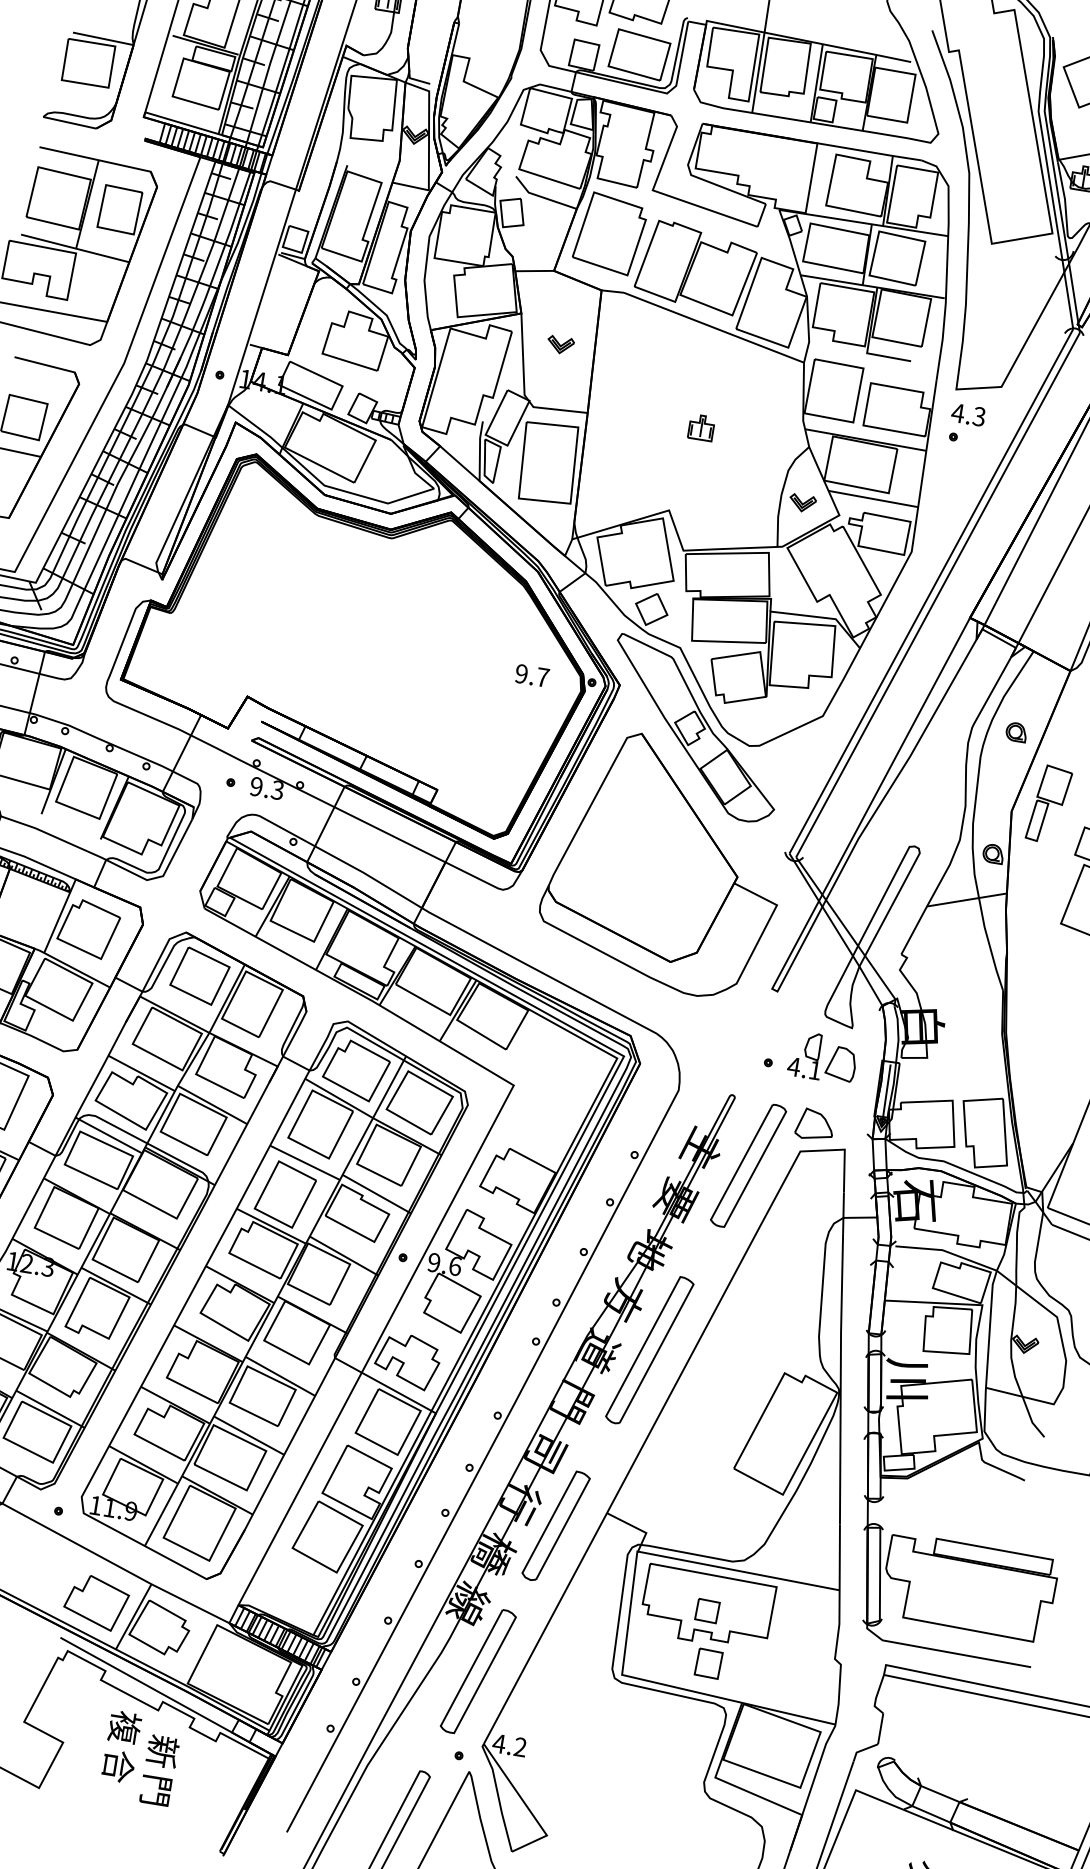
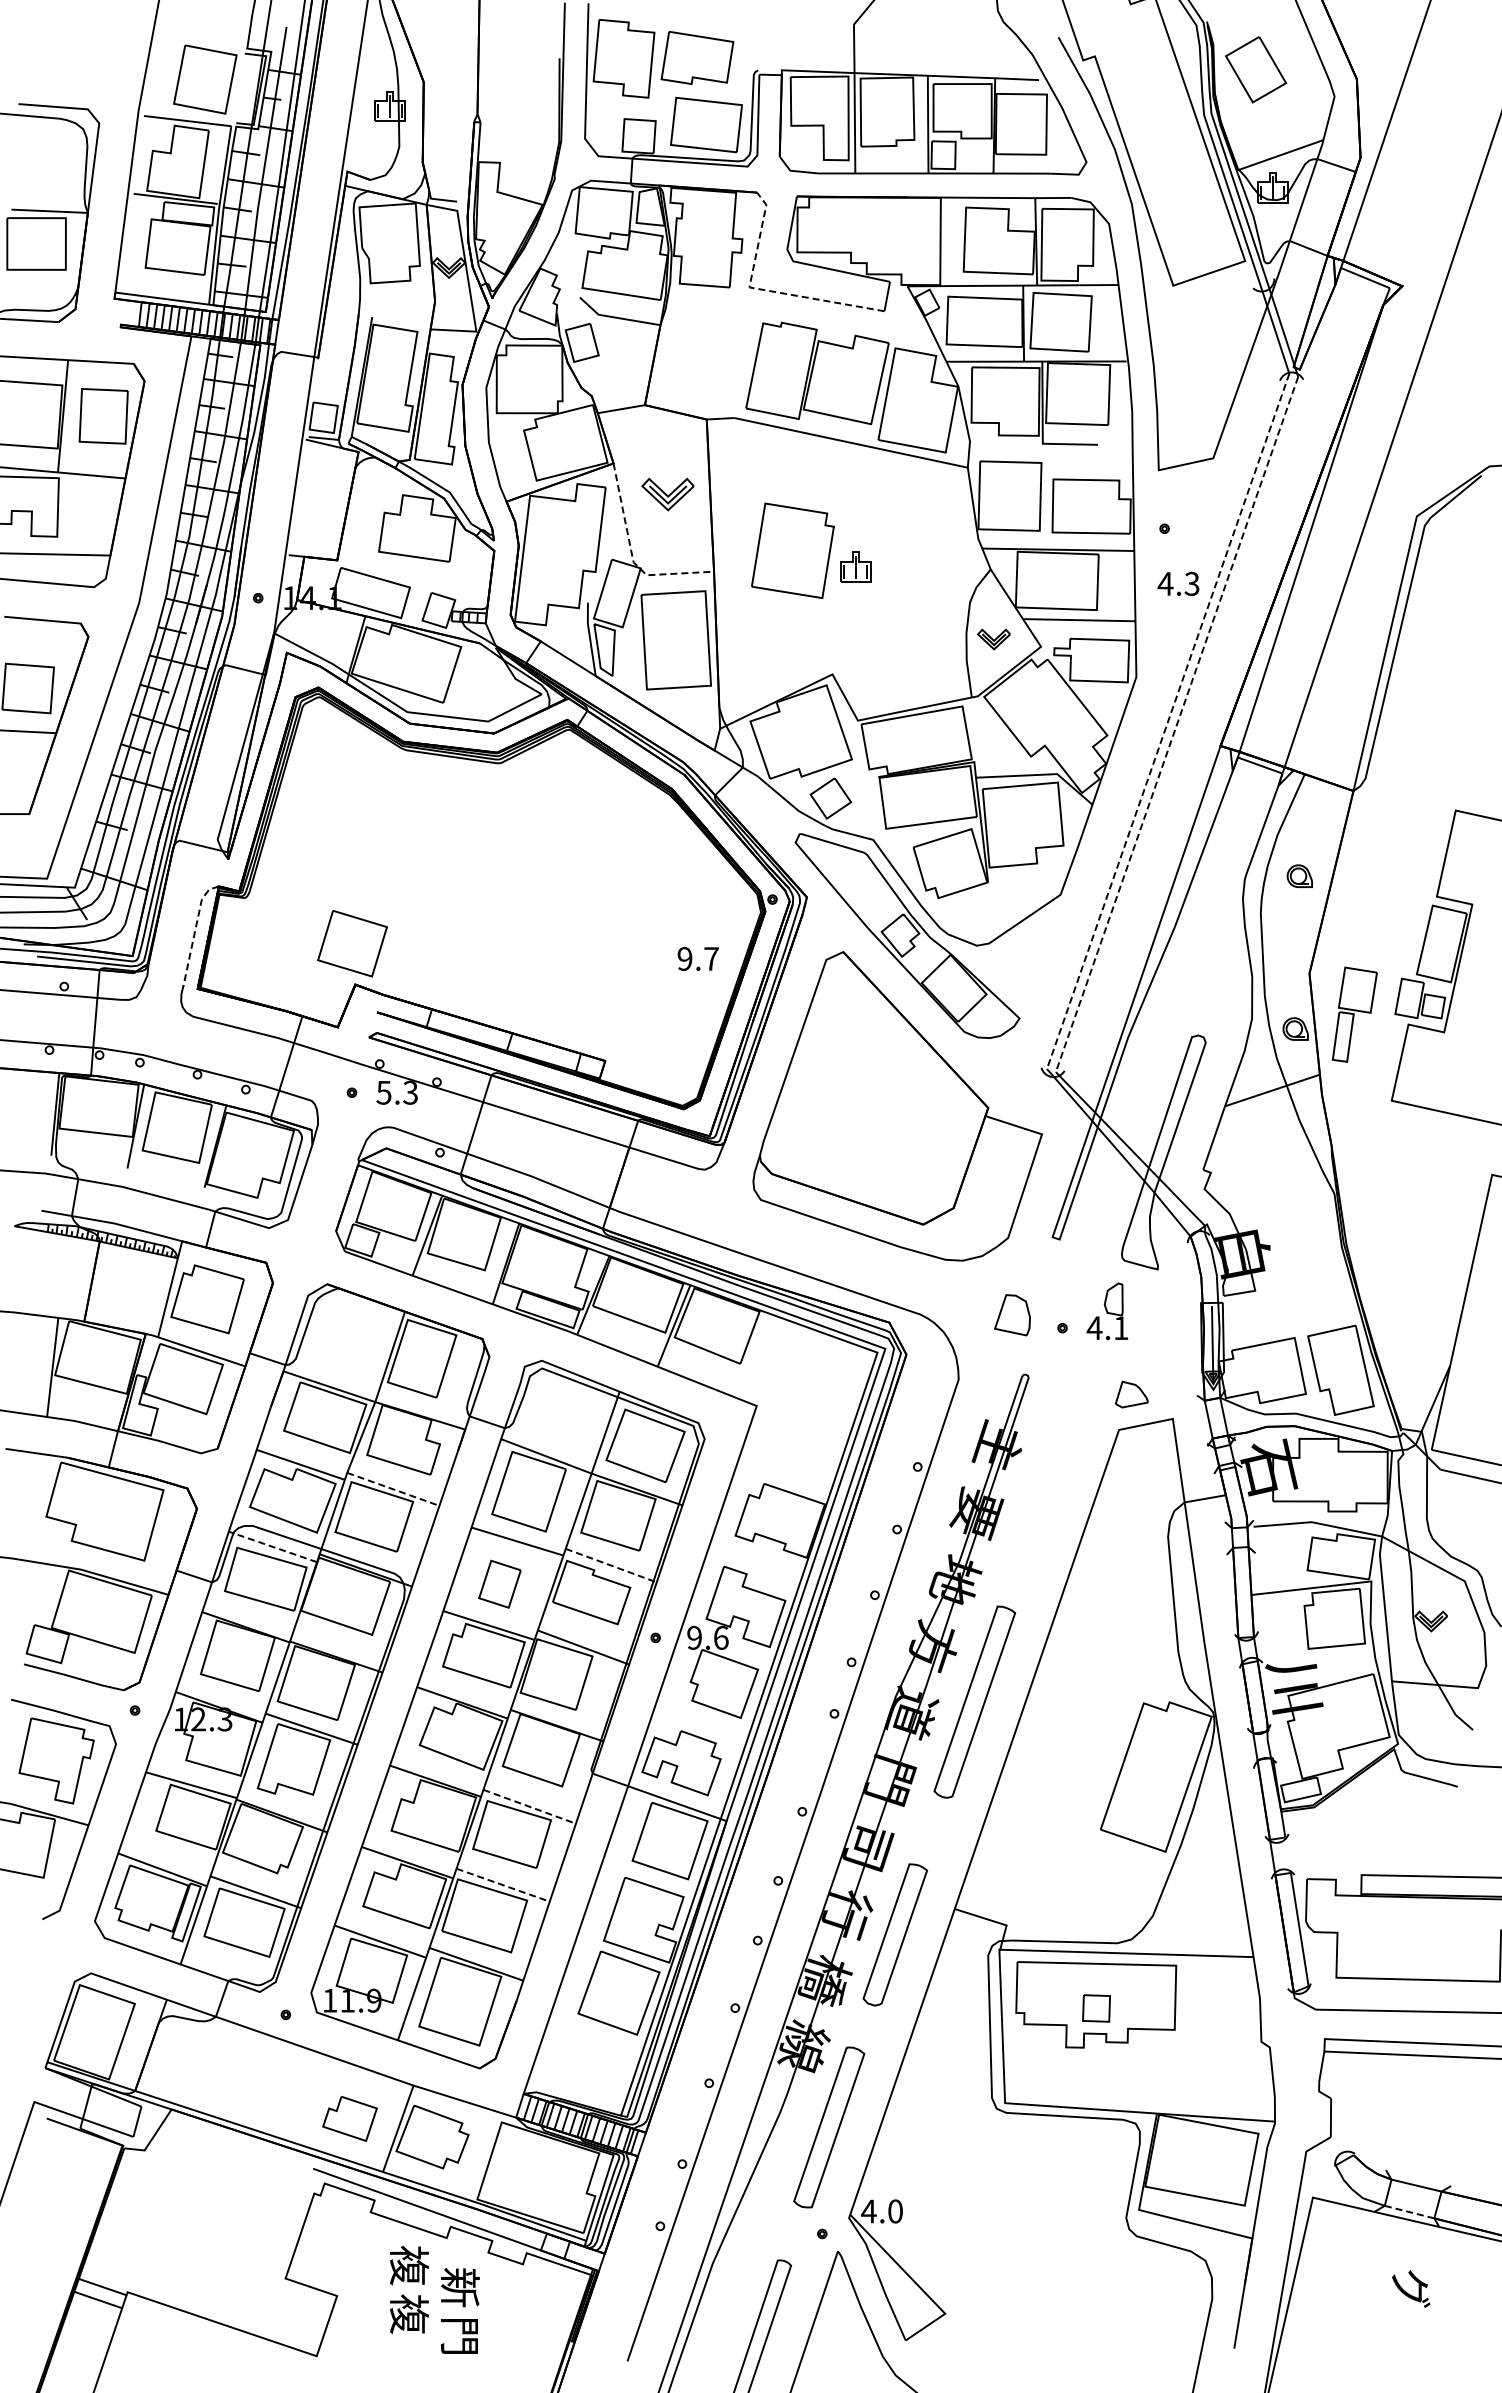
line: (666, 194) -> (766, 290), solid -> dashed
part: (609, 233) -> (792, 550), moved
part: (560, 345) -> (667, 494), size x1.6
line: (524, 390) -> (632, 556), solid -> dashed
text: (968, 414) -> (1178, 583), moved
line: (931, 591) -> (1168, 721), solid -> dashed
line: (937, 595) -> (1176, 724), solid -> dashed
line: (126, 632) -> (195, 930), solid -> dashed
text: (531, 675) -> (697, 958), moved
text: (256, 786) -> (383, 1092), 9.3 -> 5.3
part: (1048, 804) -> (1354, 1014), moved
part: (199, 975) -> (352, 943), moved
part: (841, 1064) -> (1012, 1315), moved
part: (356, 1070) -> (561, 1418), removed
line: (212, 1105) -> (393, 1489), solid -> dashed
part: (814, 1124) -> (1131, 1394), size x0.7
line: (108, 1135) -> (272, 1546), solid -> dashed
part: (748, 1165) -> (1058, 1457), removed
part: (285, 1194) -> (499, 1584), size x0.6
line: (377, 1194) -> (611, 1565), solid -> dashed
line: (281, 1376) -> (530, 1806), solid -> dashed
line: (249, 1435) -> (503, 1885), solid -> dashed
part: (96, 1602) -> (349, 2118), size x0.7
part: (708, 1663) -> (1108, 2072), removed
text: (520, 1747) -> (895, 2211), 4.2 -> 4.0
text: (118, 1766) -> (409, 2314), 合 -> 複
line: (931, 1814) -> (1409, 2212), solid -> dashed

